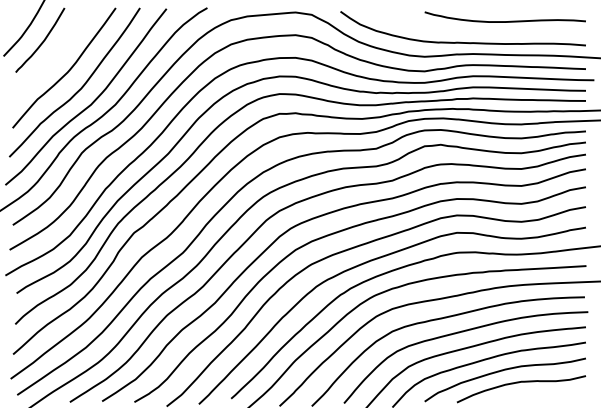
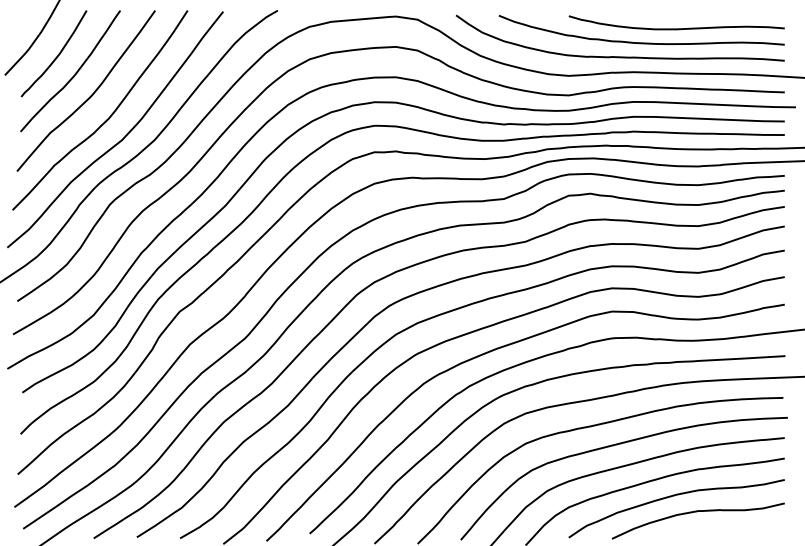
curve: (478, 31) -> (641, 42), added
curve: (55, 55) -> (74, 74), added

